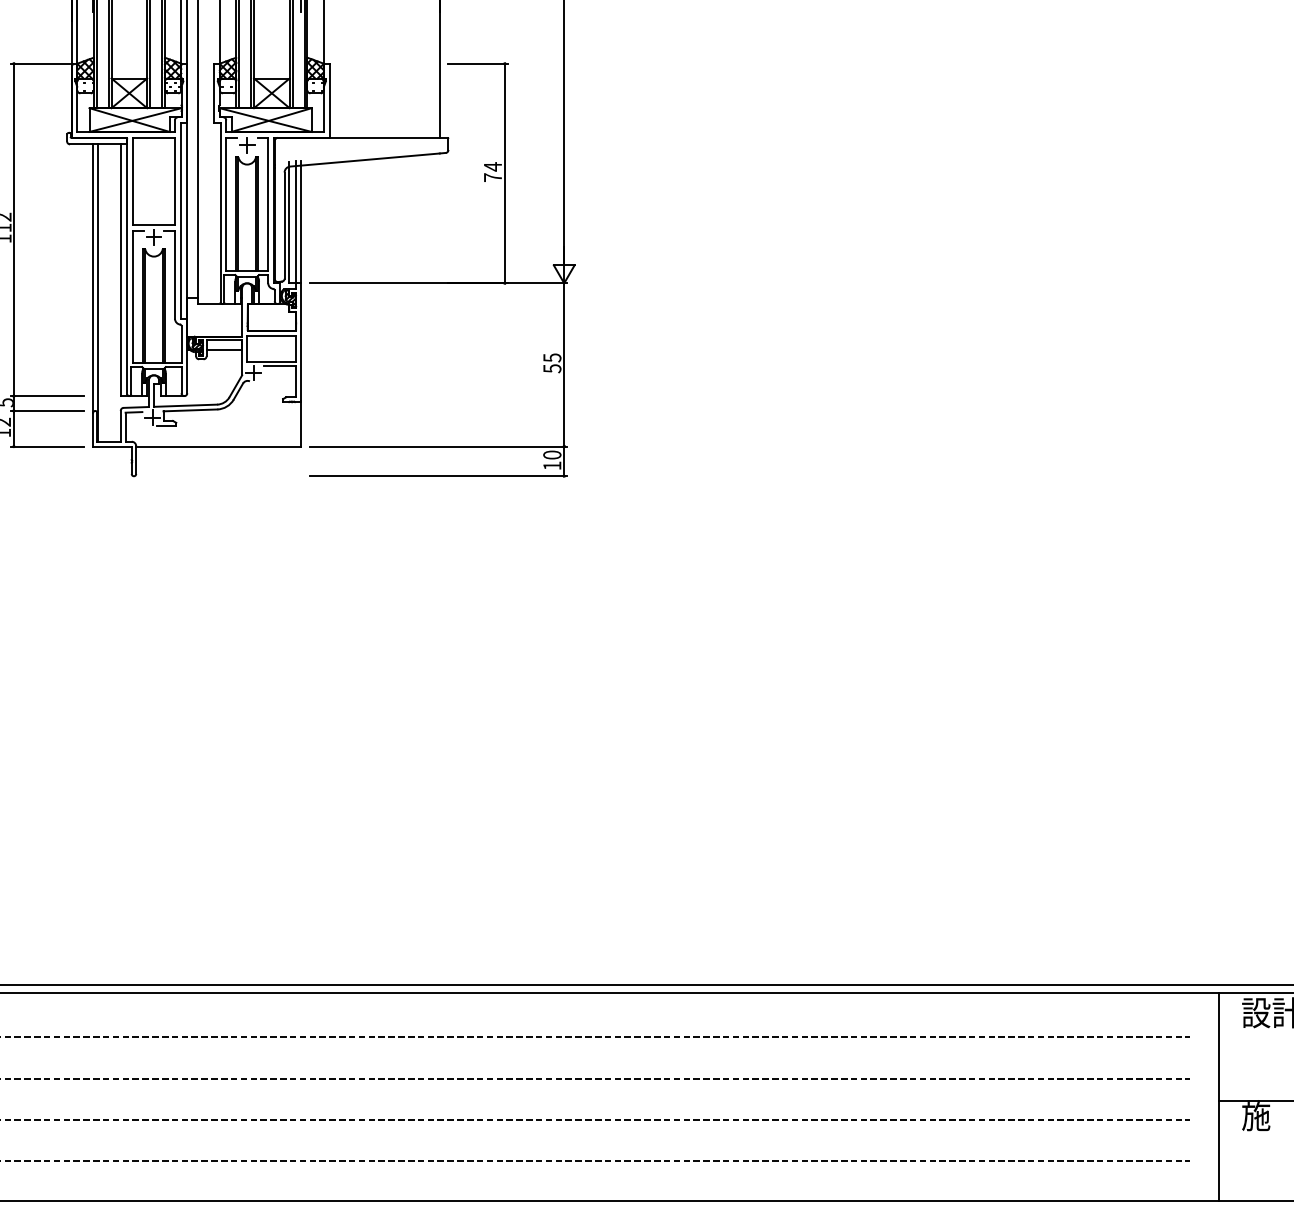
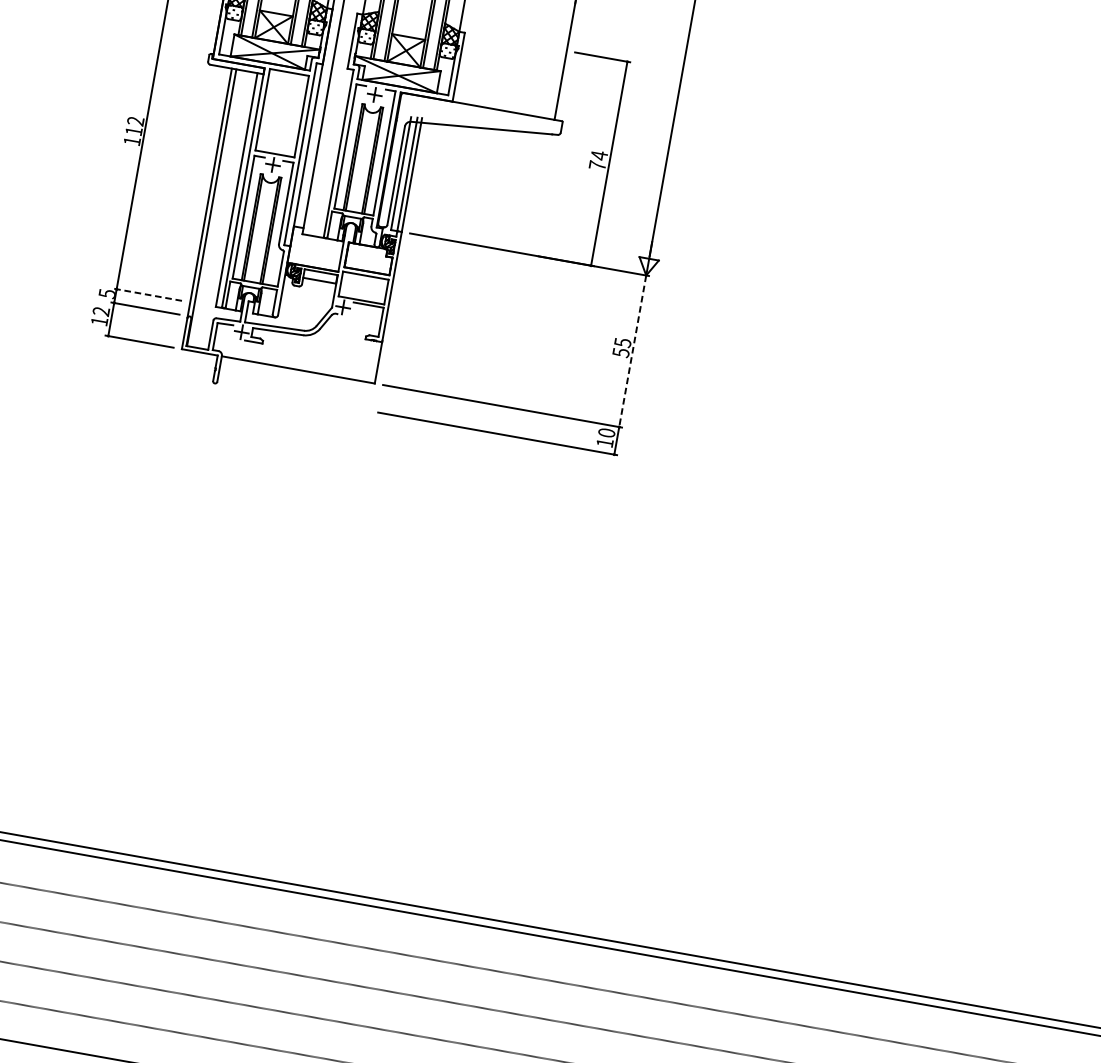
line: (564, 364) -> (633, 350), solid -> dashed
line: (47, 396) -> (147, 295), solid -> dashed

